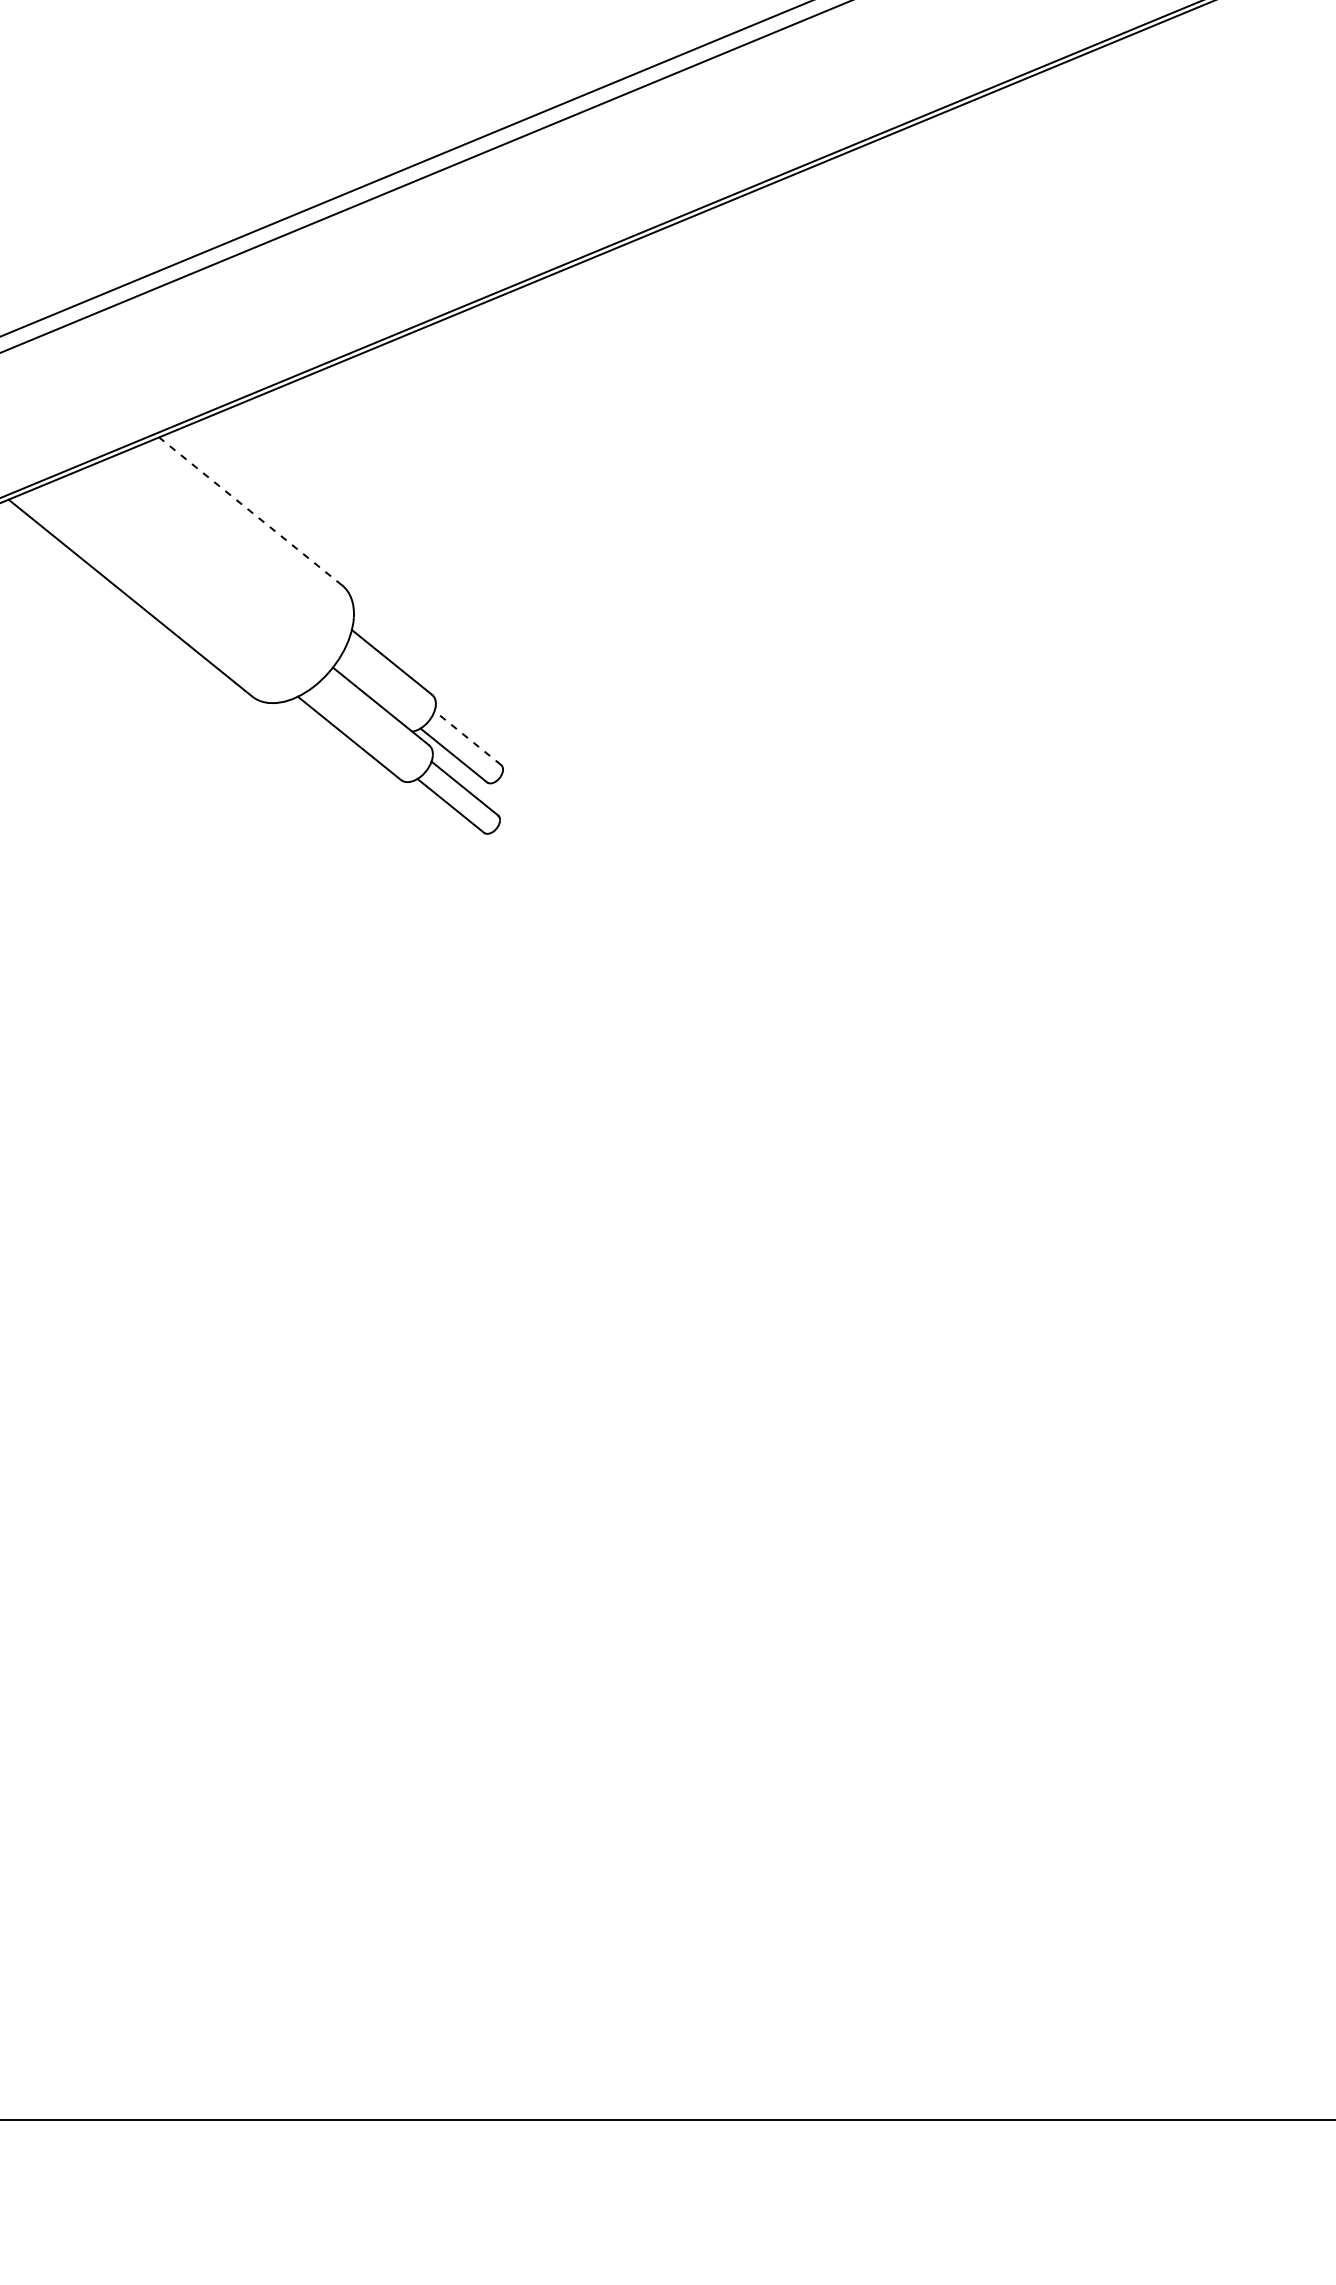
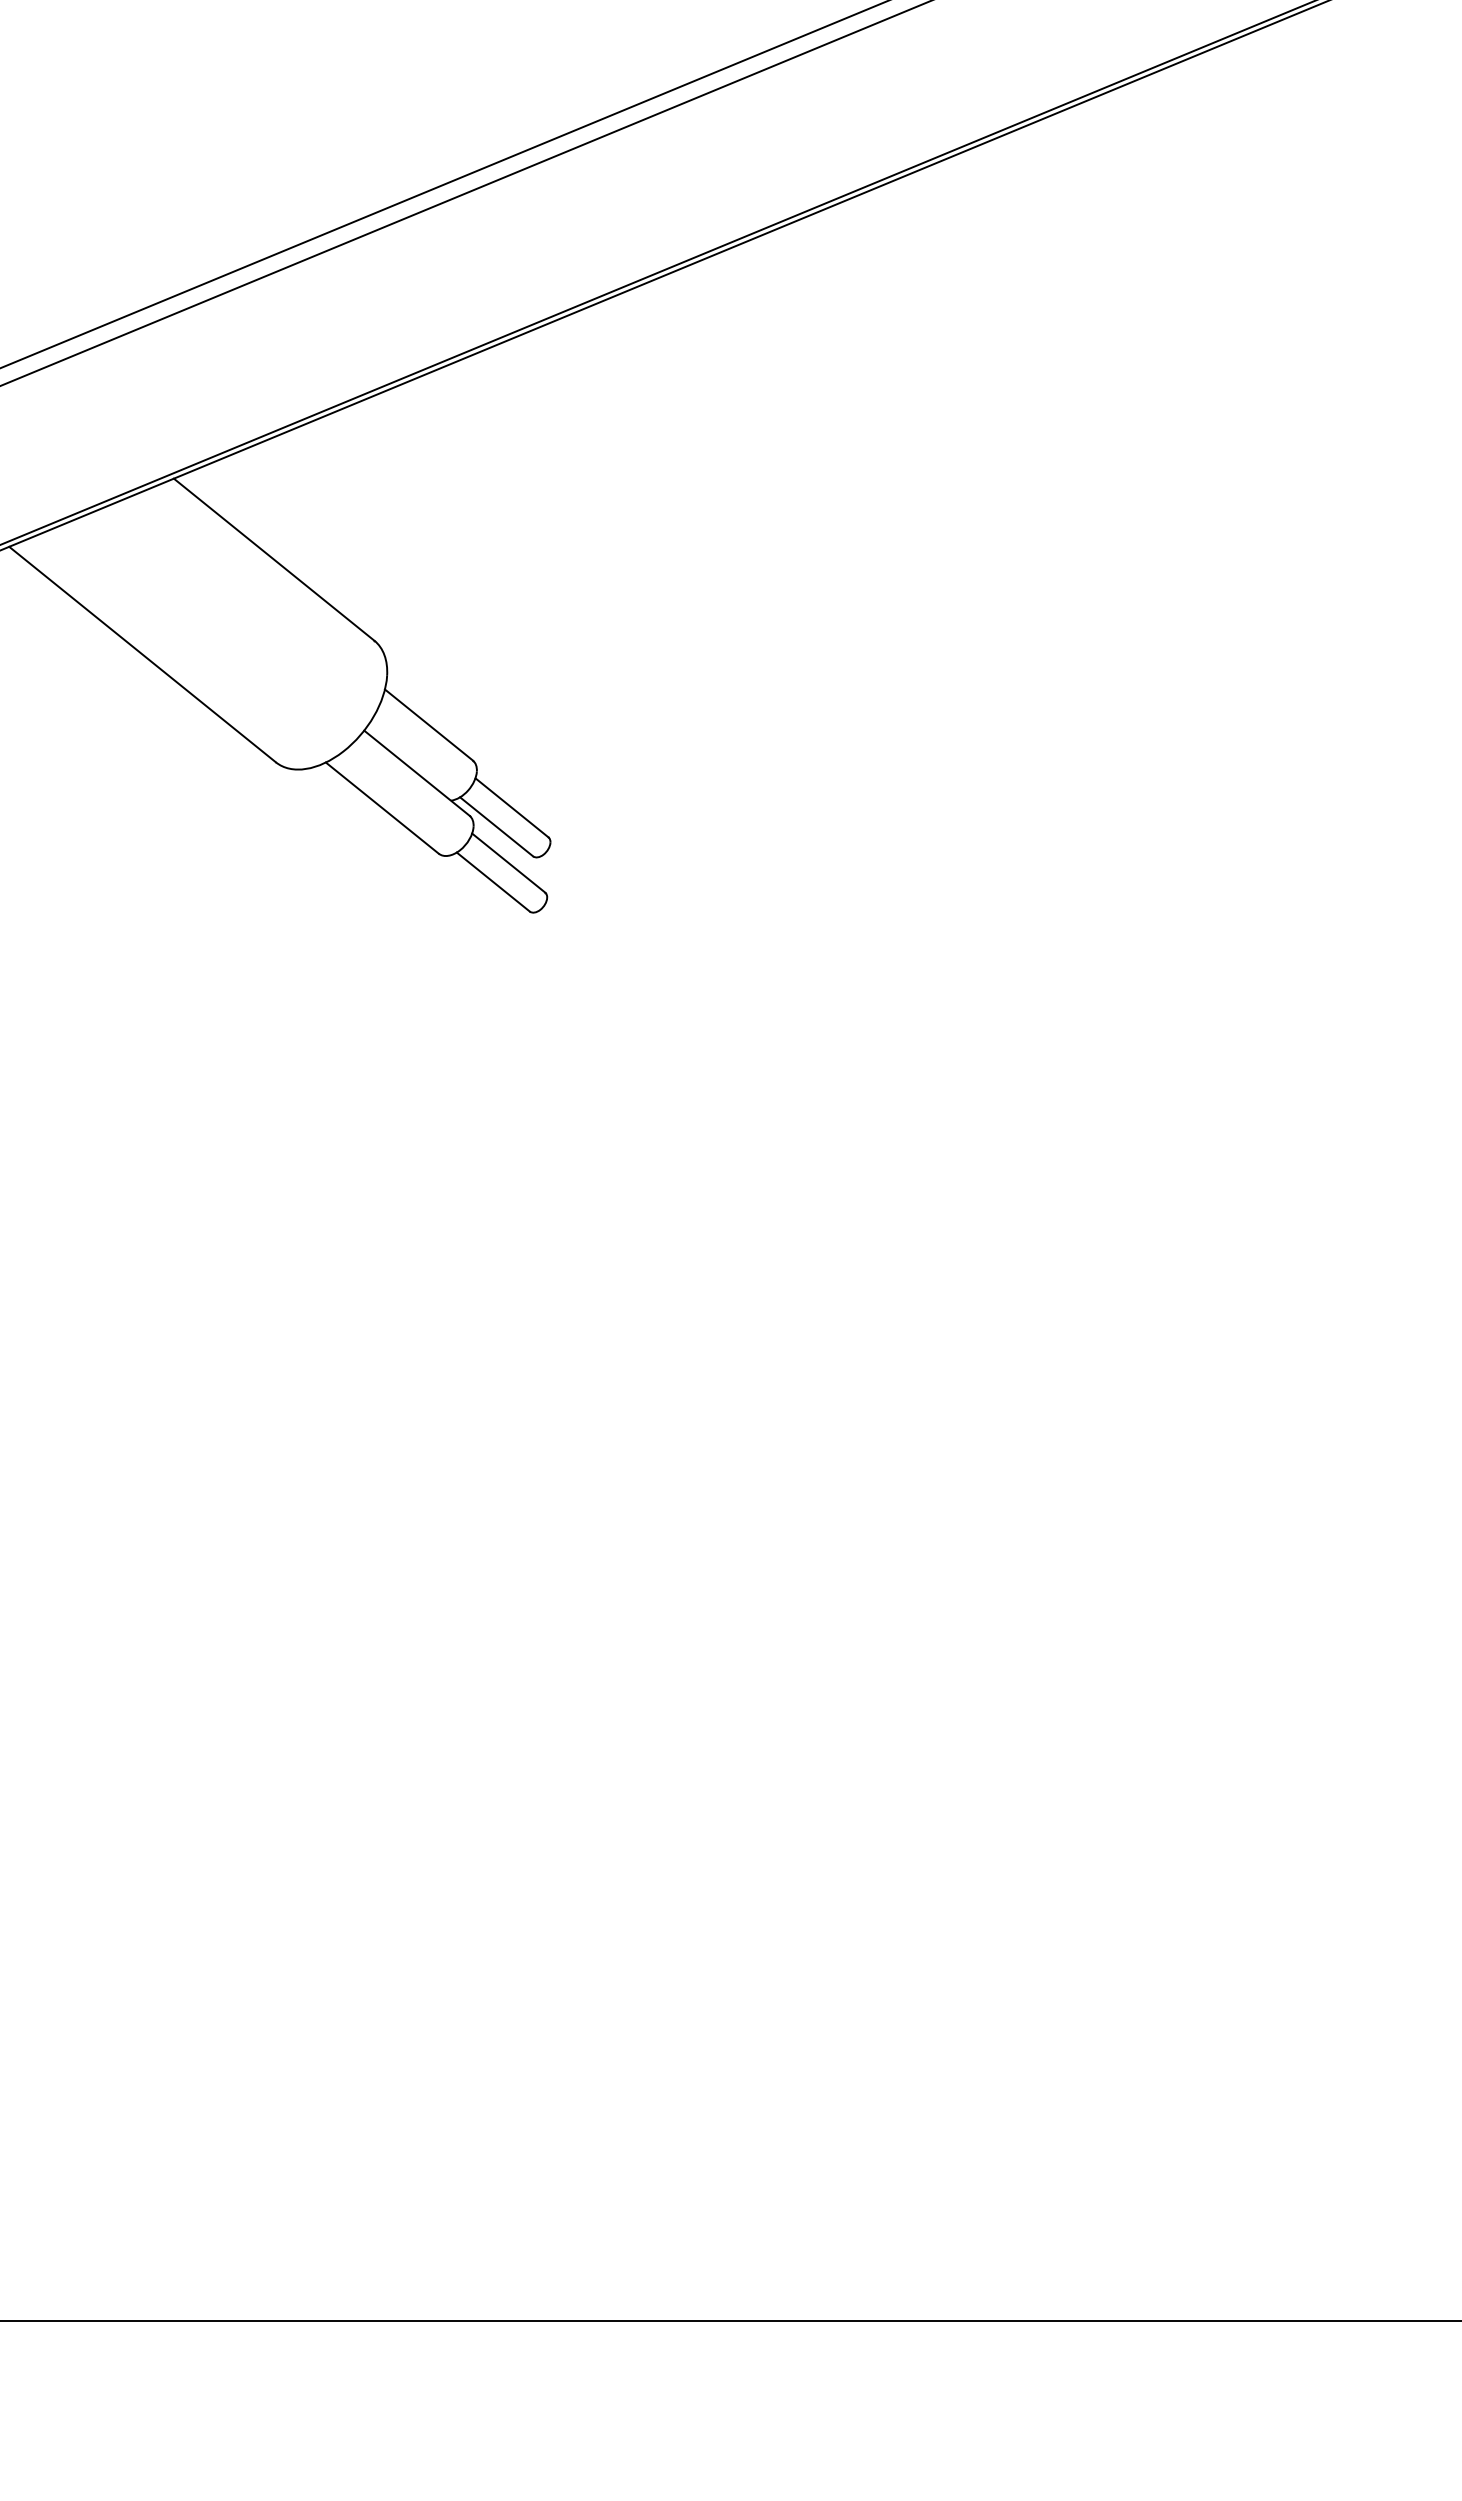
line: (250, 511) -> (274, 559), dashed -> solid
line: (467, 737) -> (511, 807), dashed -> solid

